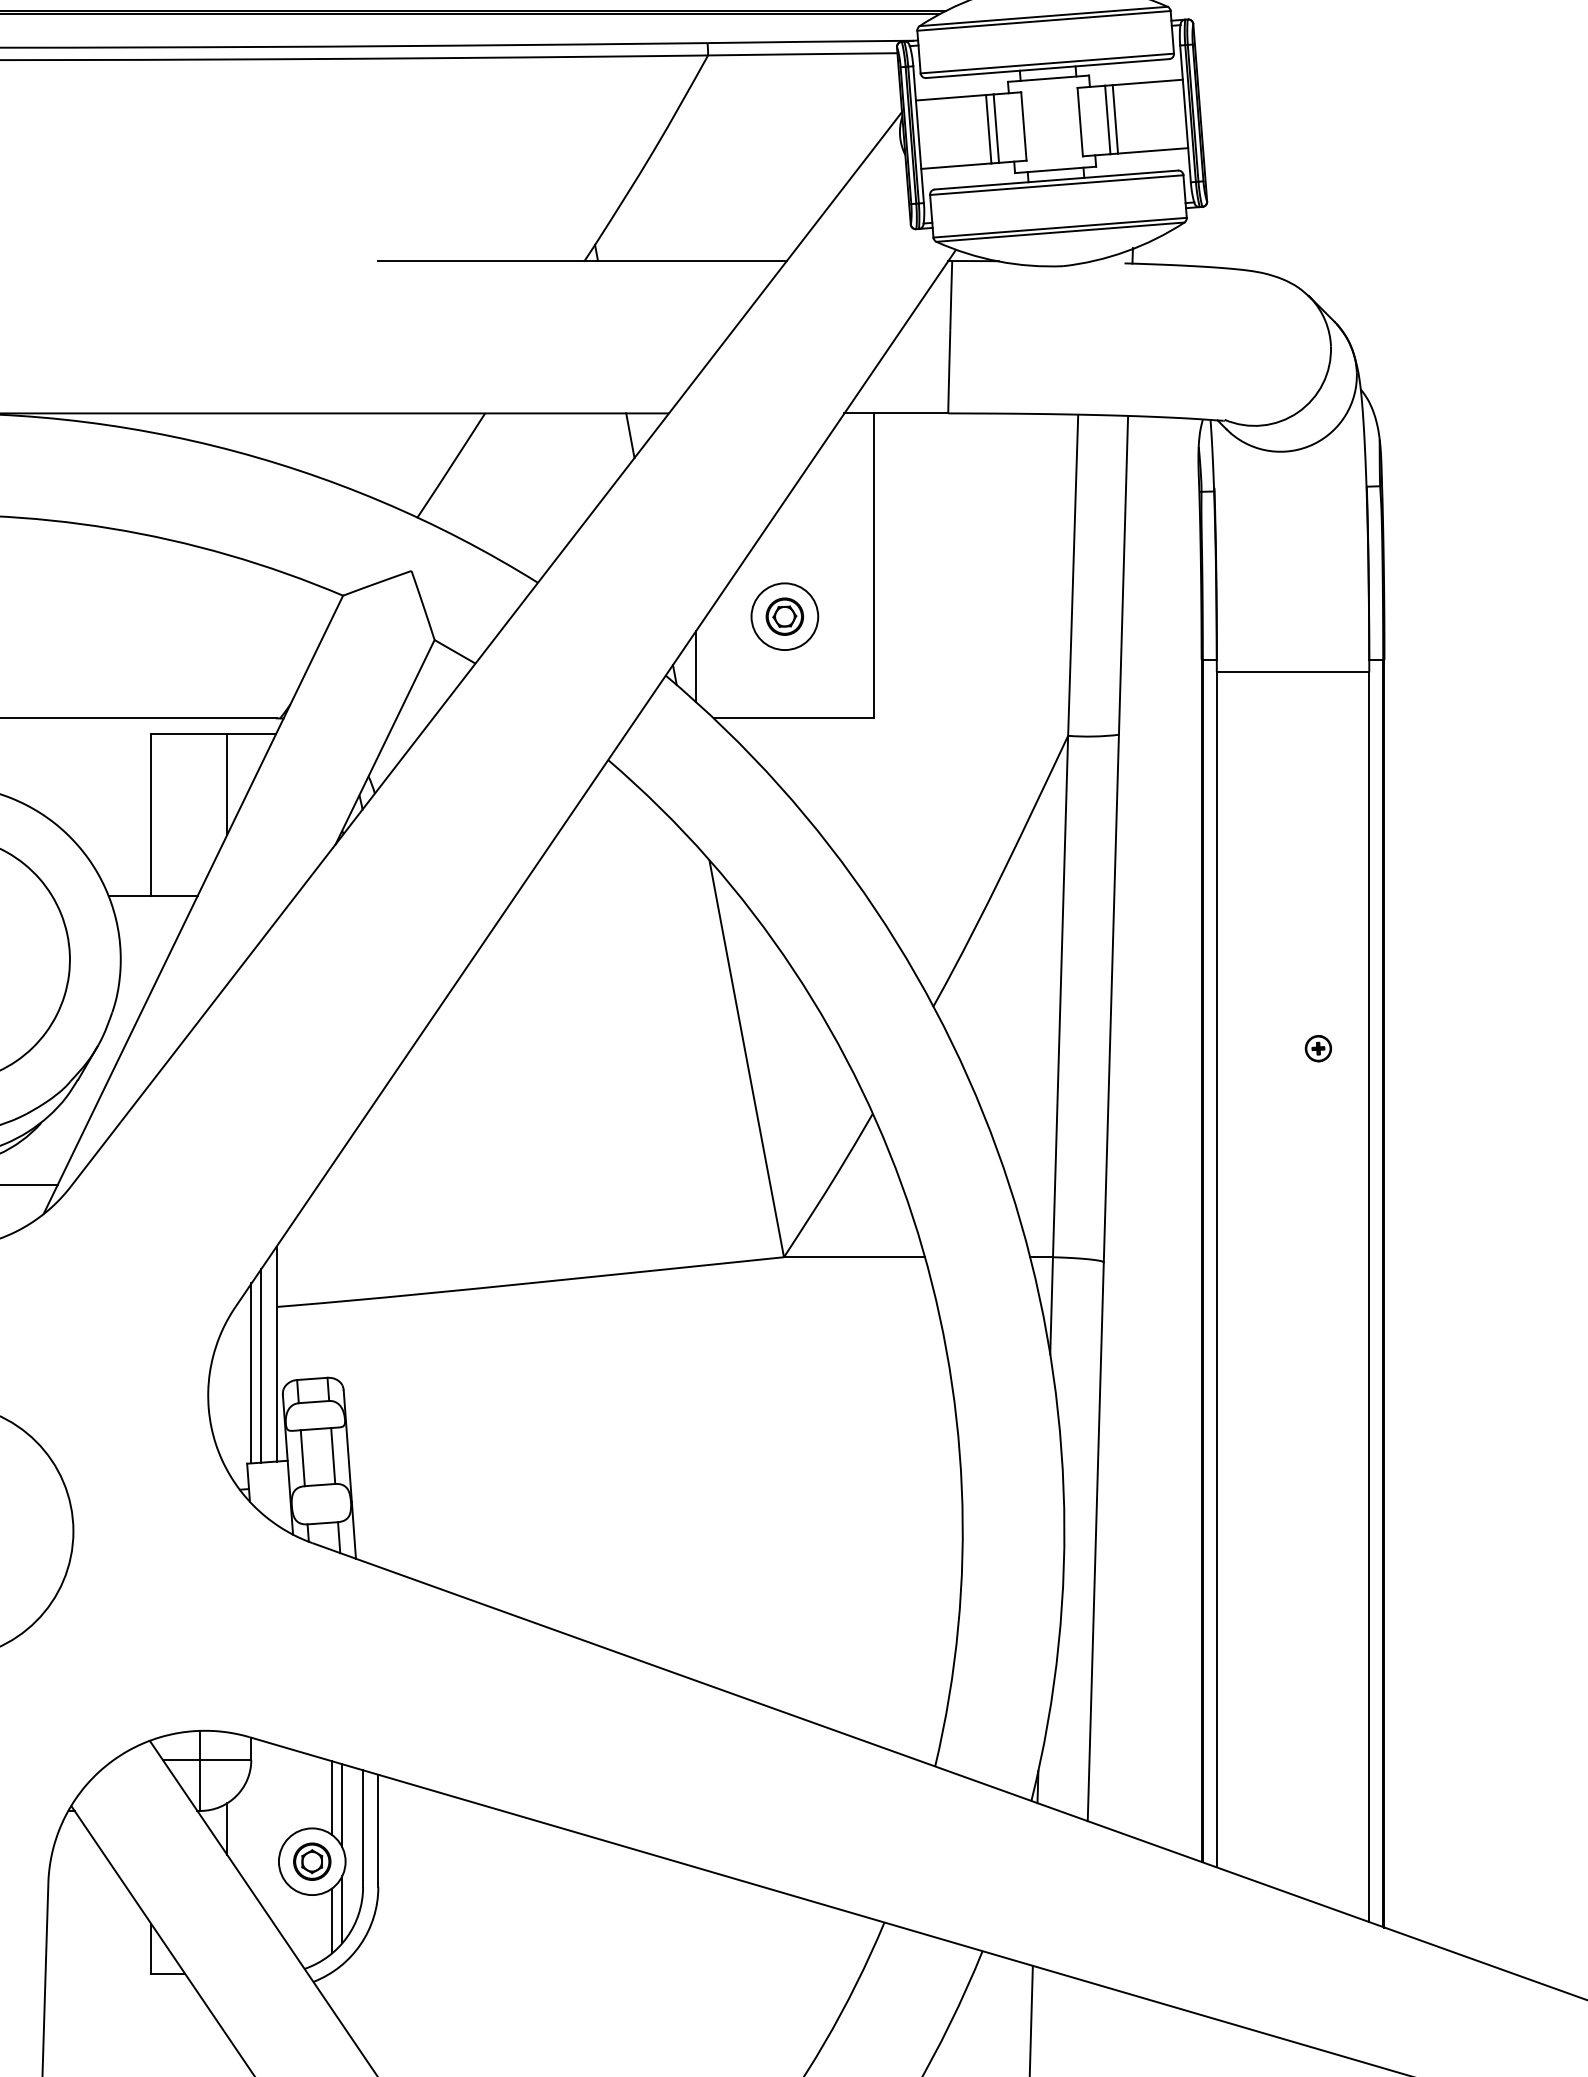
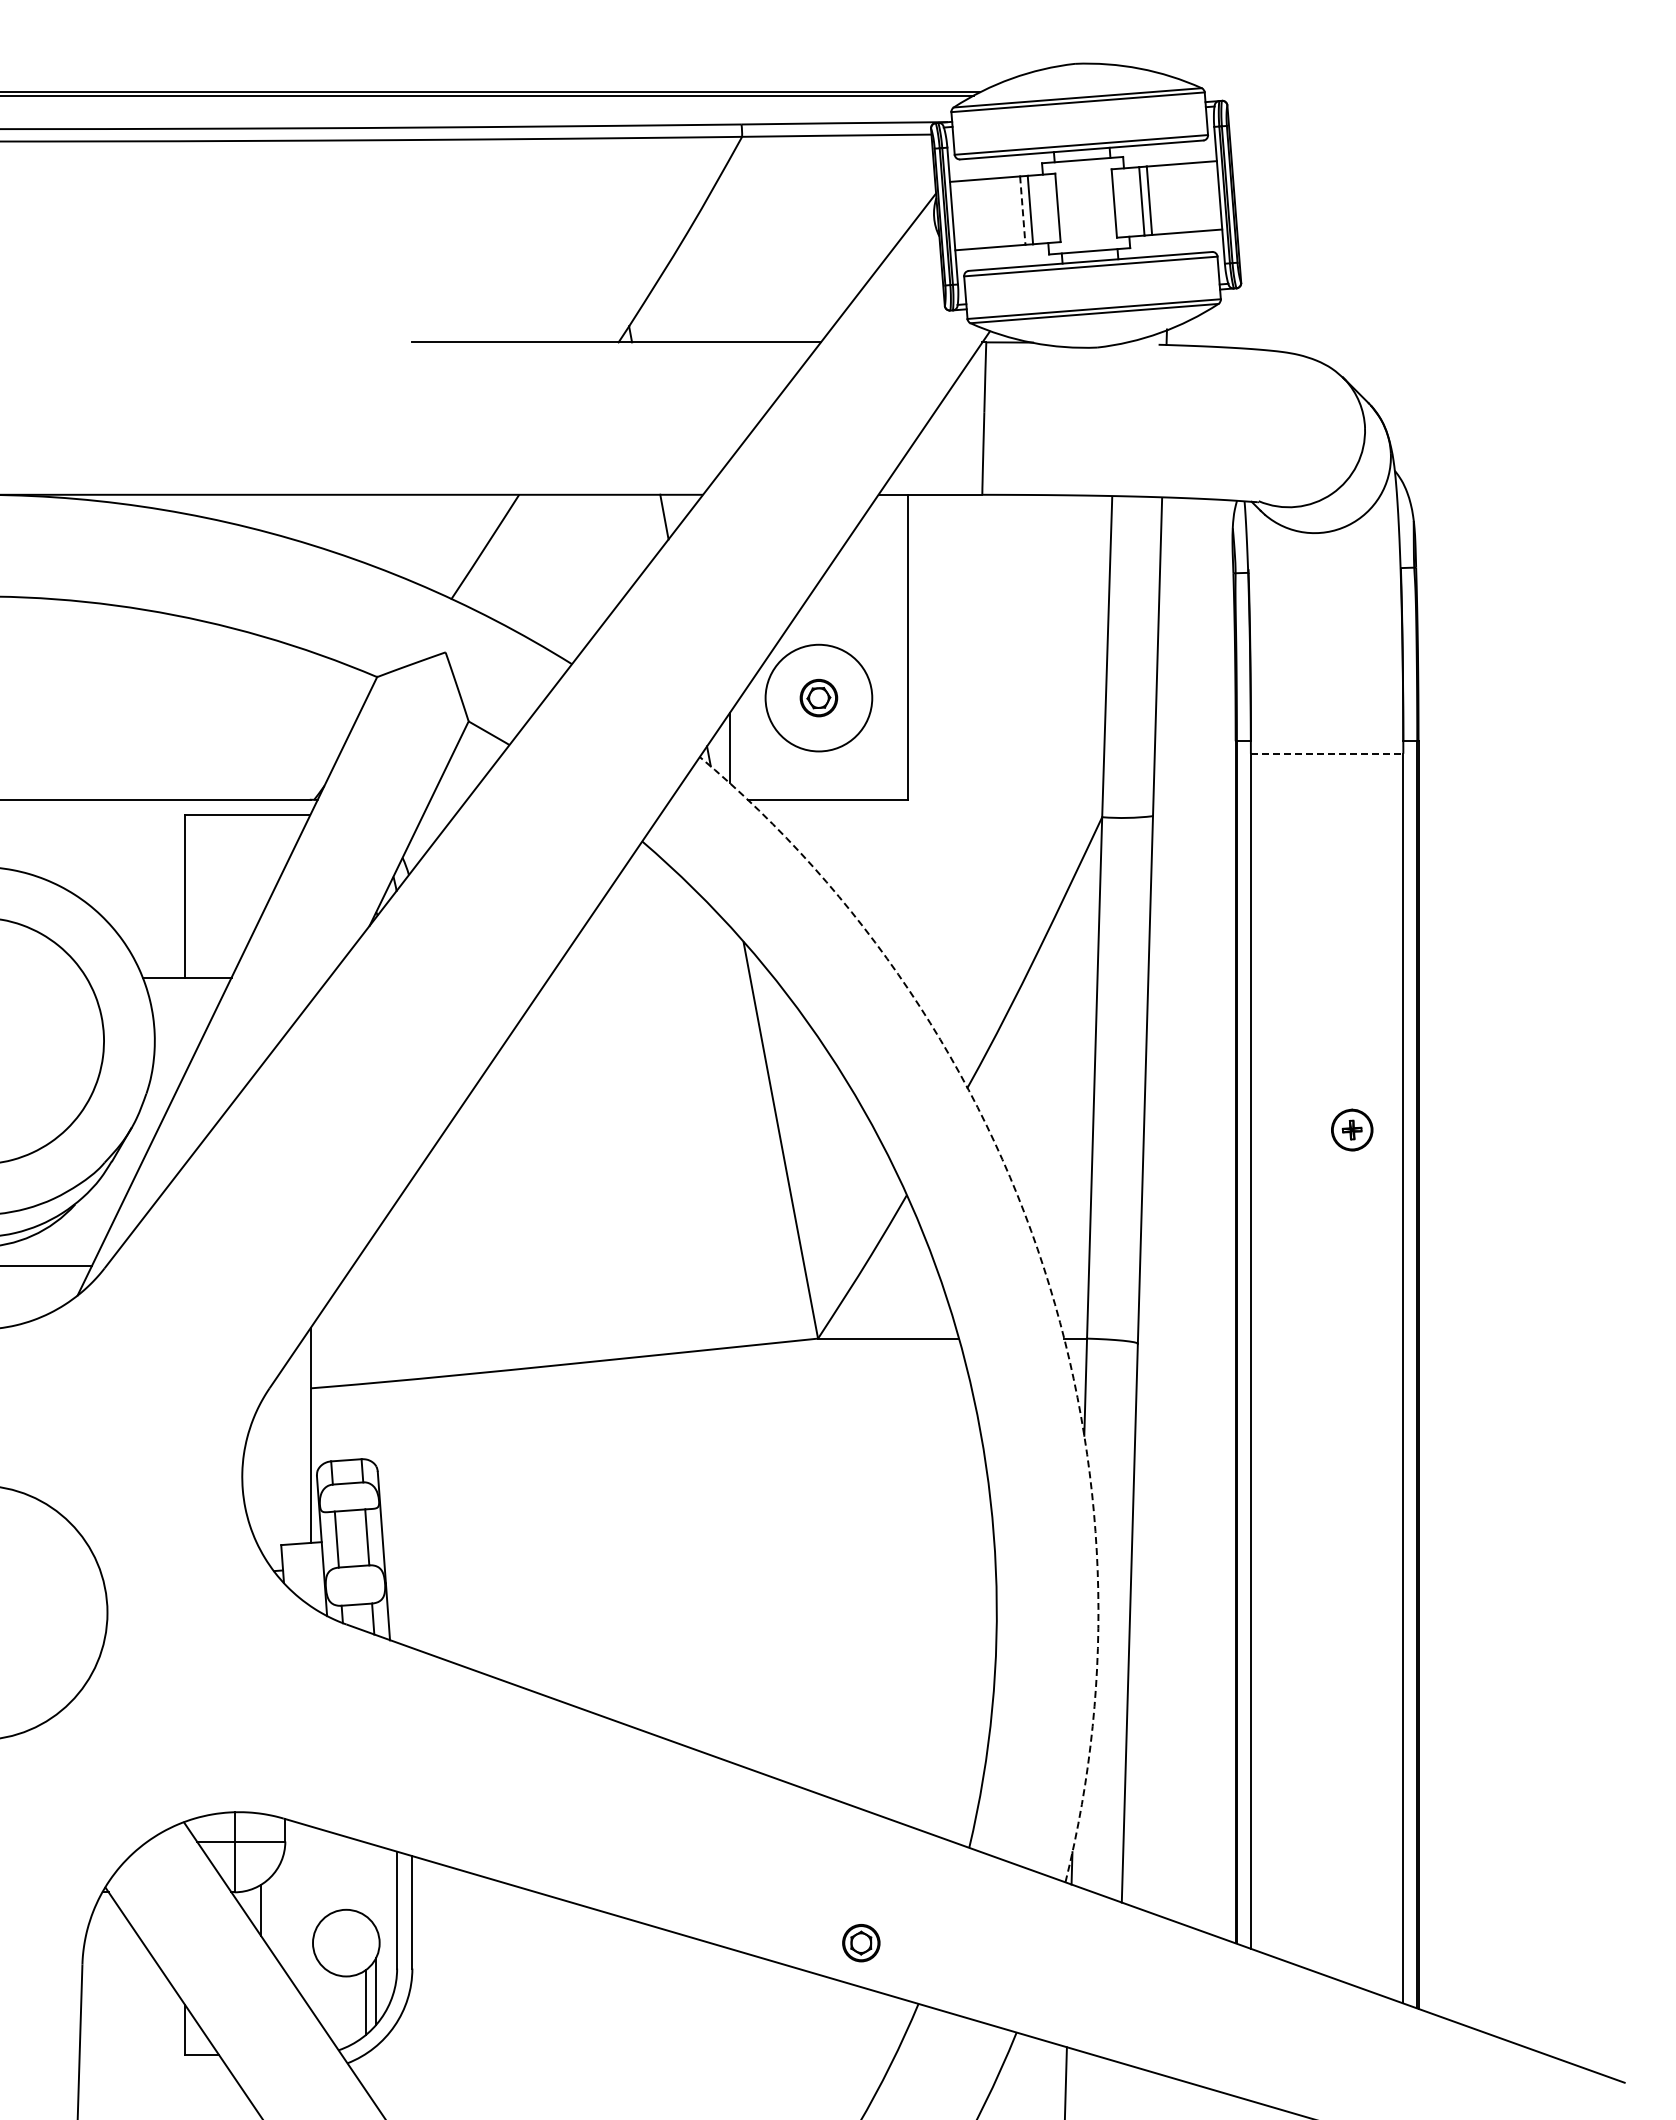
line: (988, 130) -> (1022, 211), solid -> dashed
circle: (784, 616) -> (818, 697), size x1.6
line: (1293, 672) -> (1327, 753), solid -> dashed
line: (227, 784) -> (261, 865), removed
part: (1318, 1048) -> (1352, 1129), size x1.6
arc: (1009, 1186) -> (1043, 1267), solid -> dashed
line: (261, 1366) -> (295, 1447), removed
line: (251, 1373) -> (285, 1454), removed
line: (332, 1798) -> (366, 1879), removed
line: (342, 1805) -> (376, 1886), removed
part: (312, 1862) -> (861, 1943), moved

